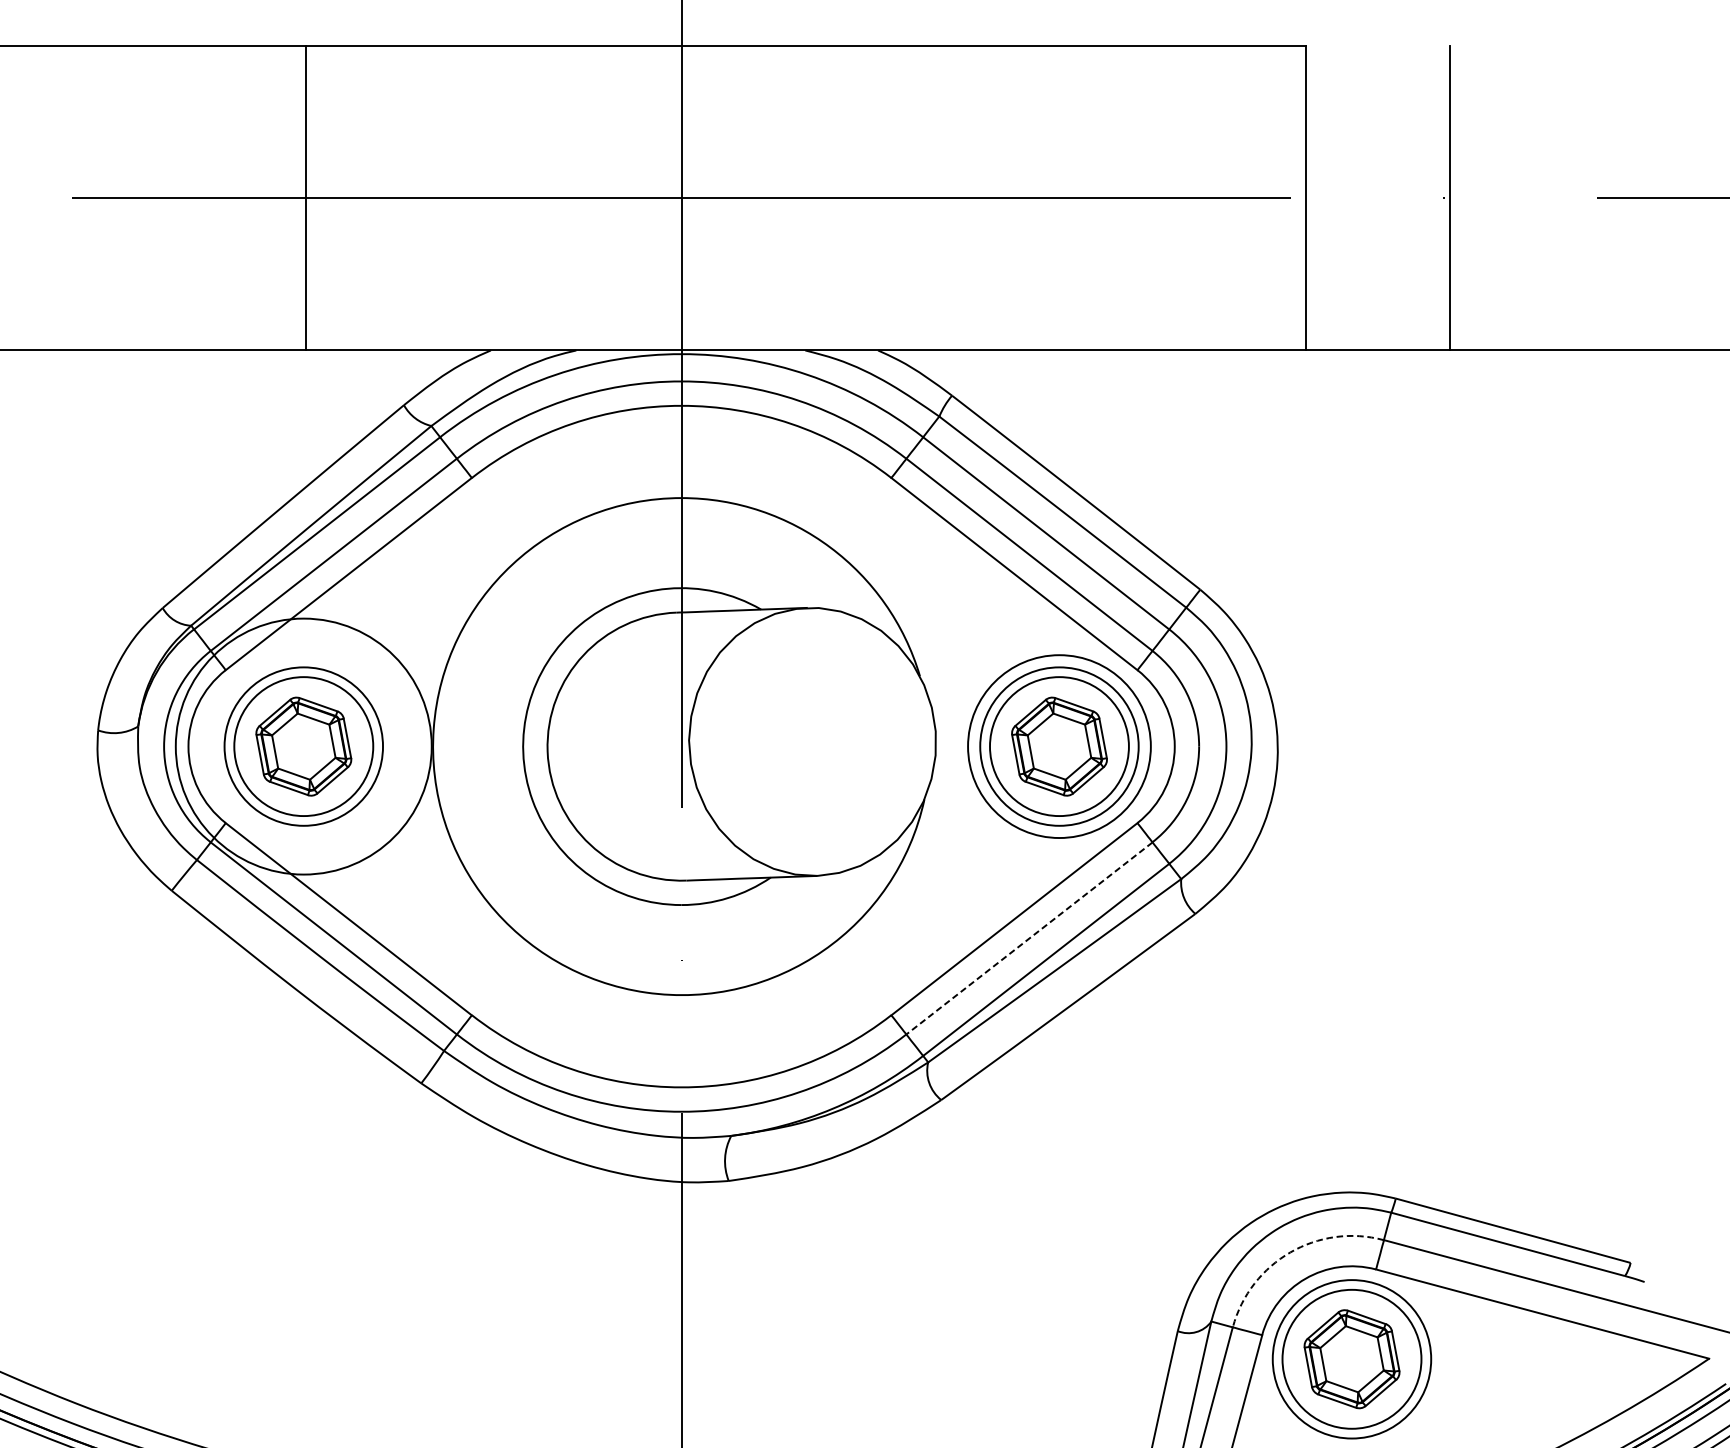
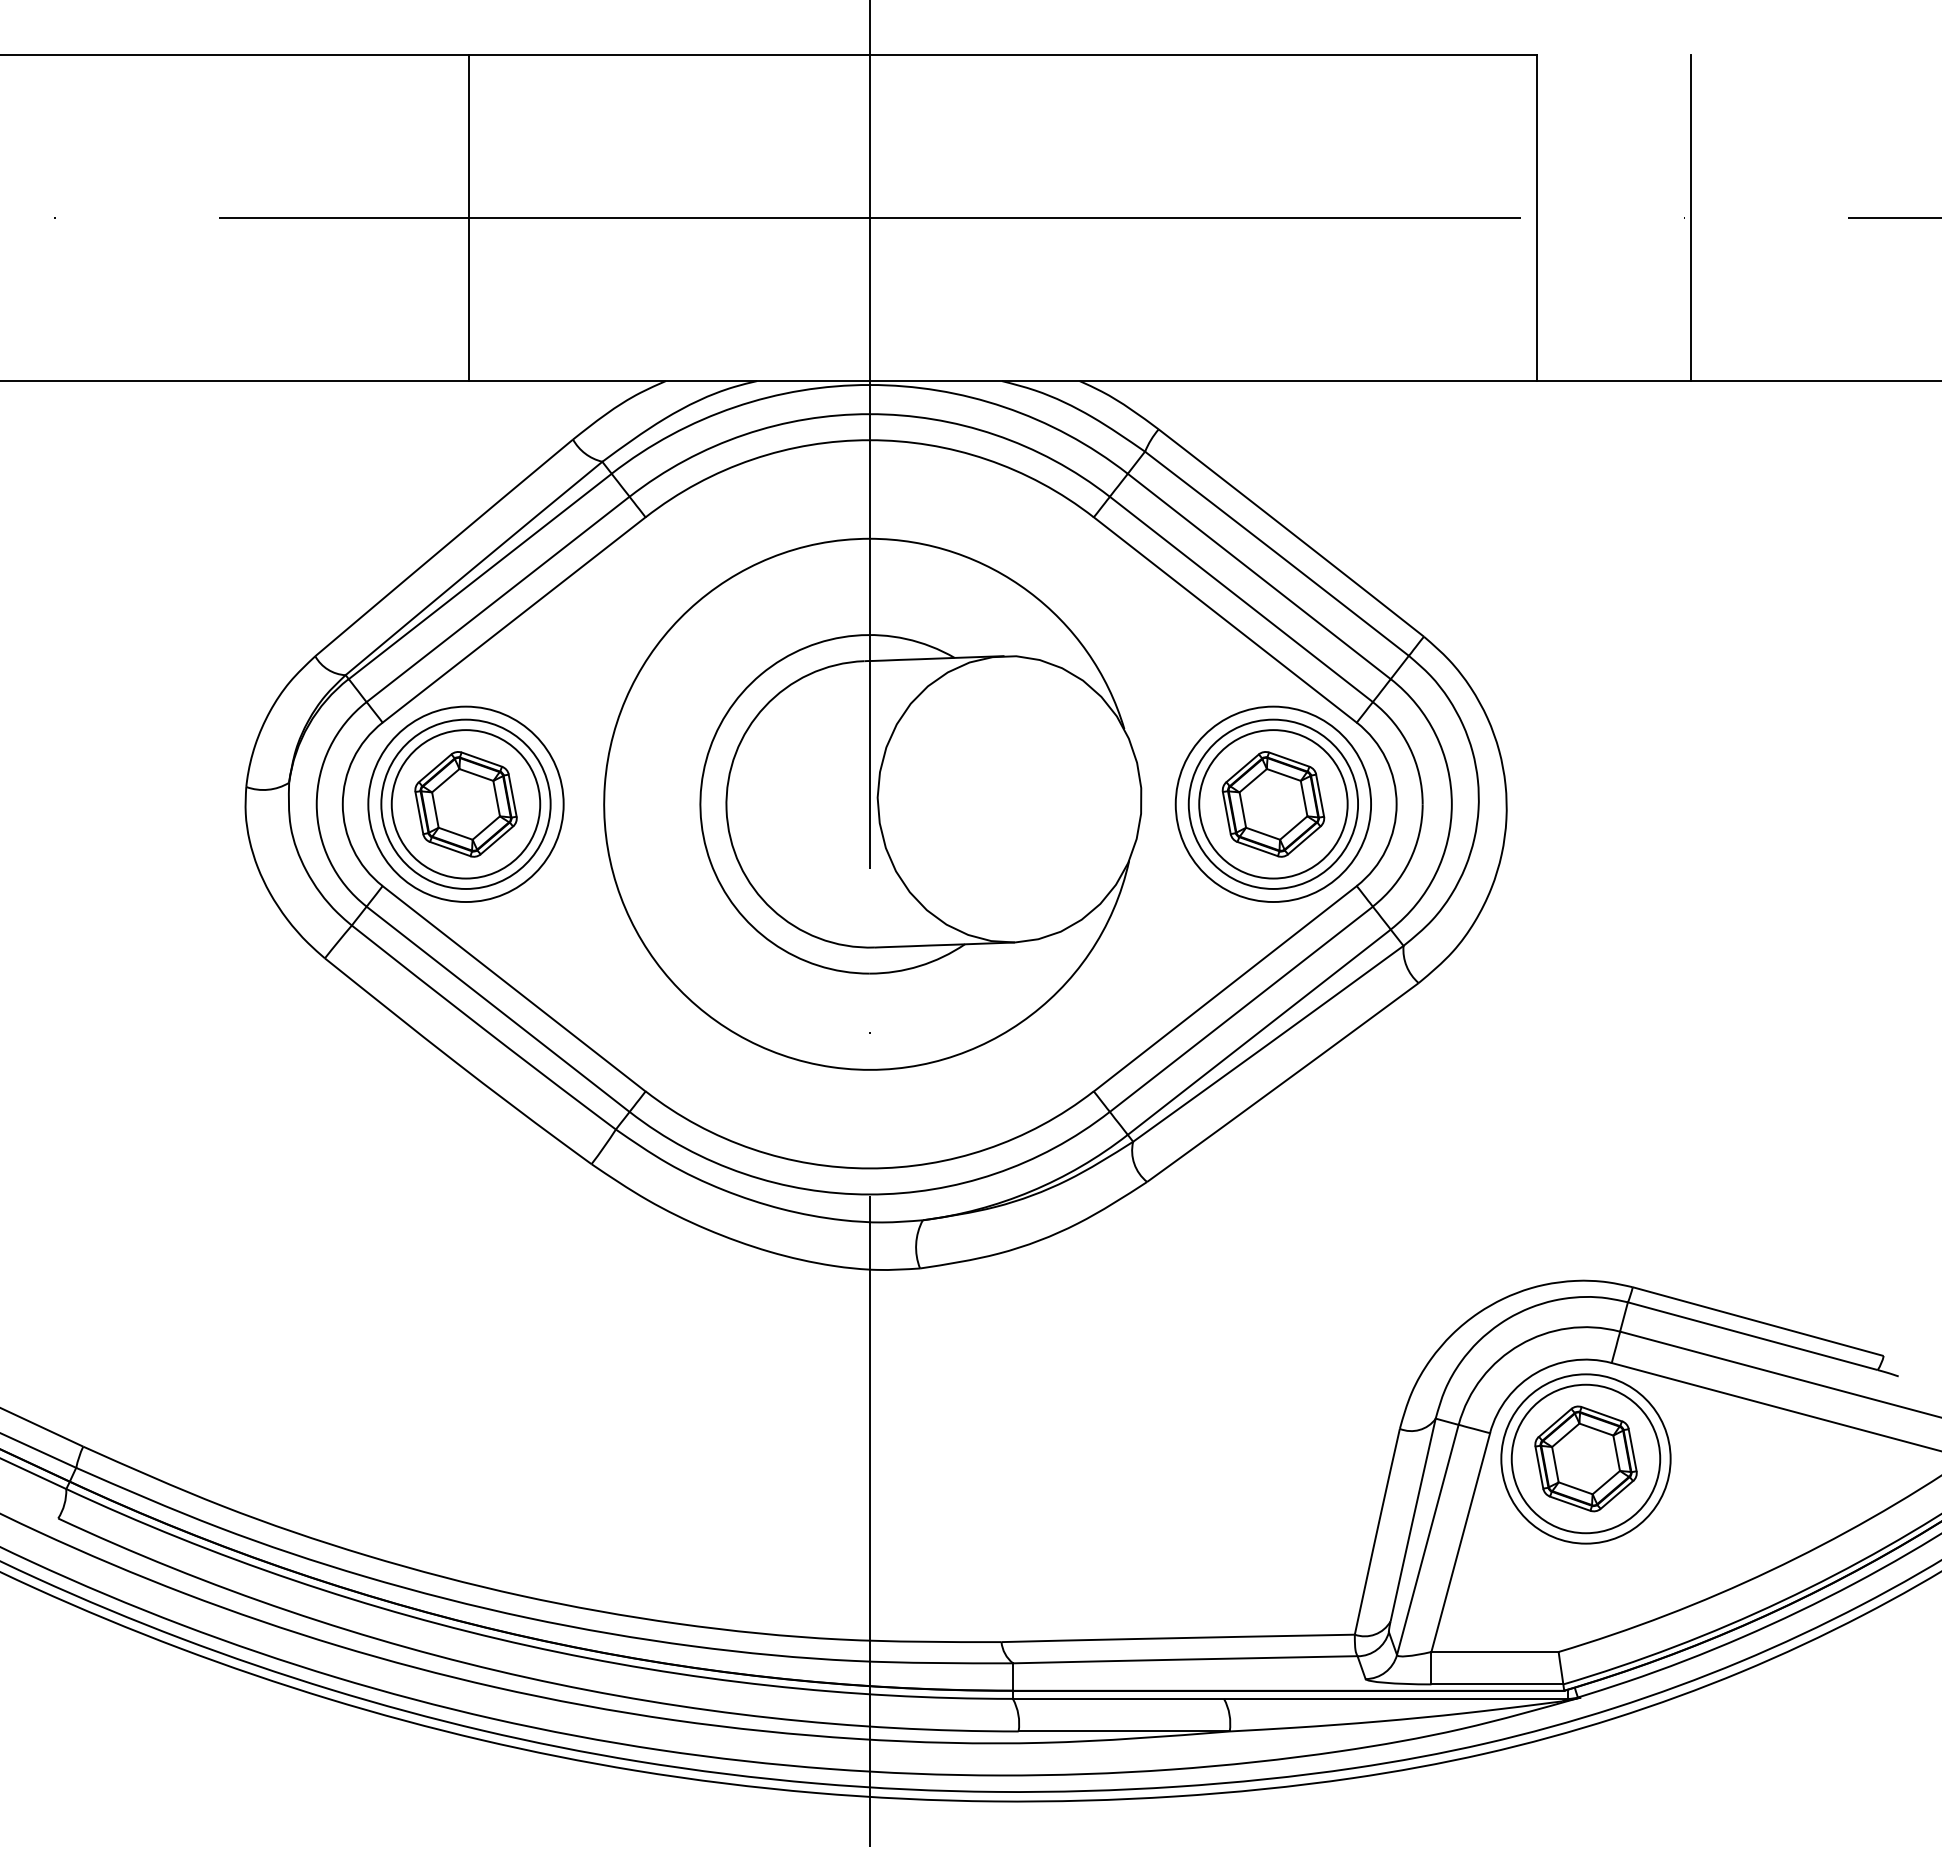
circle: (303, 746) -> (465, 804), size x0.71
line: (1029, 938) -> (1241, 1009), dashed -> solid
arc: (1290, 1252) -> (1520, 1344), dashed -> solid

